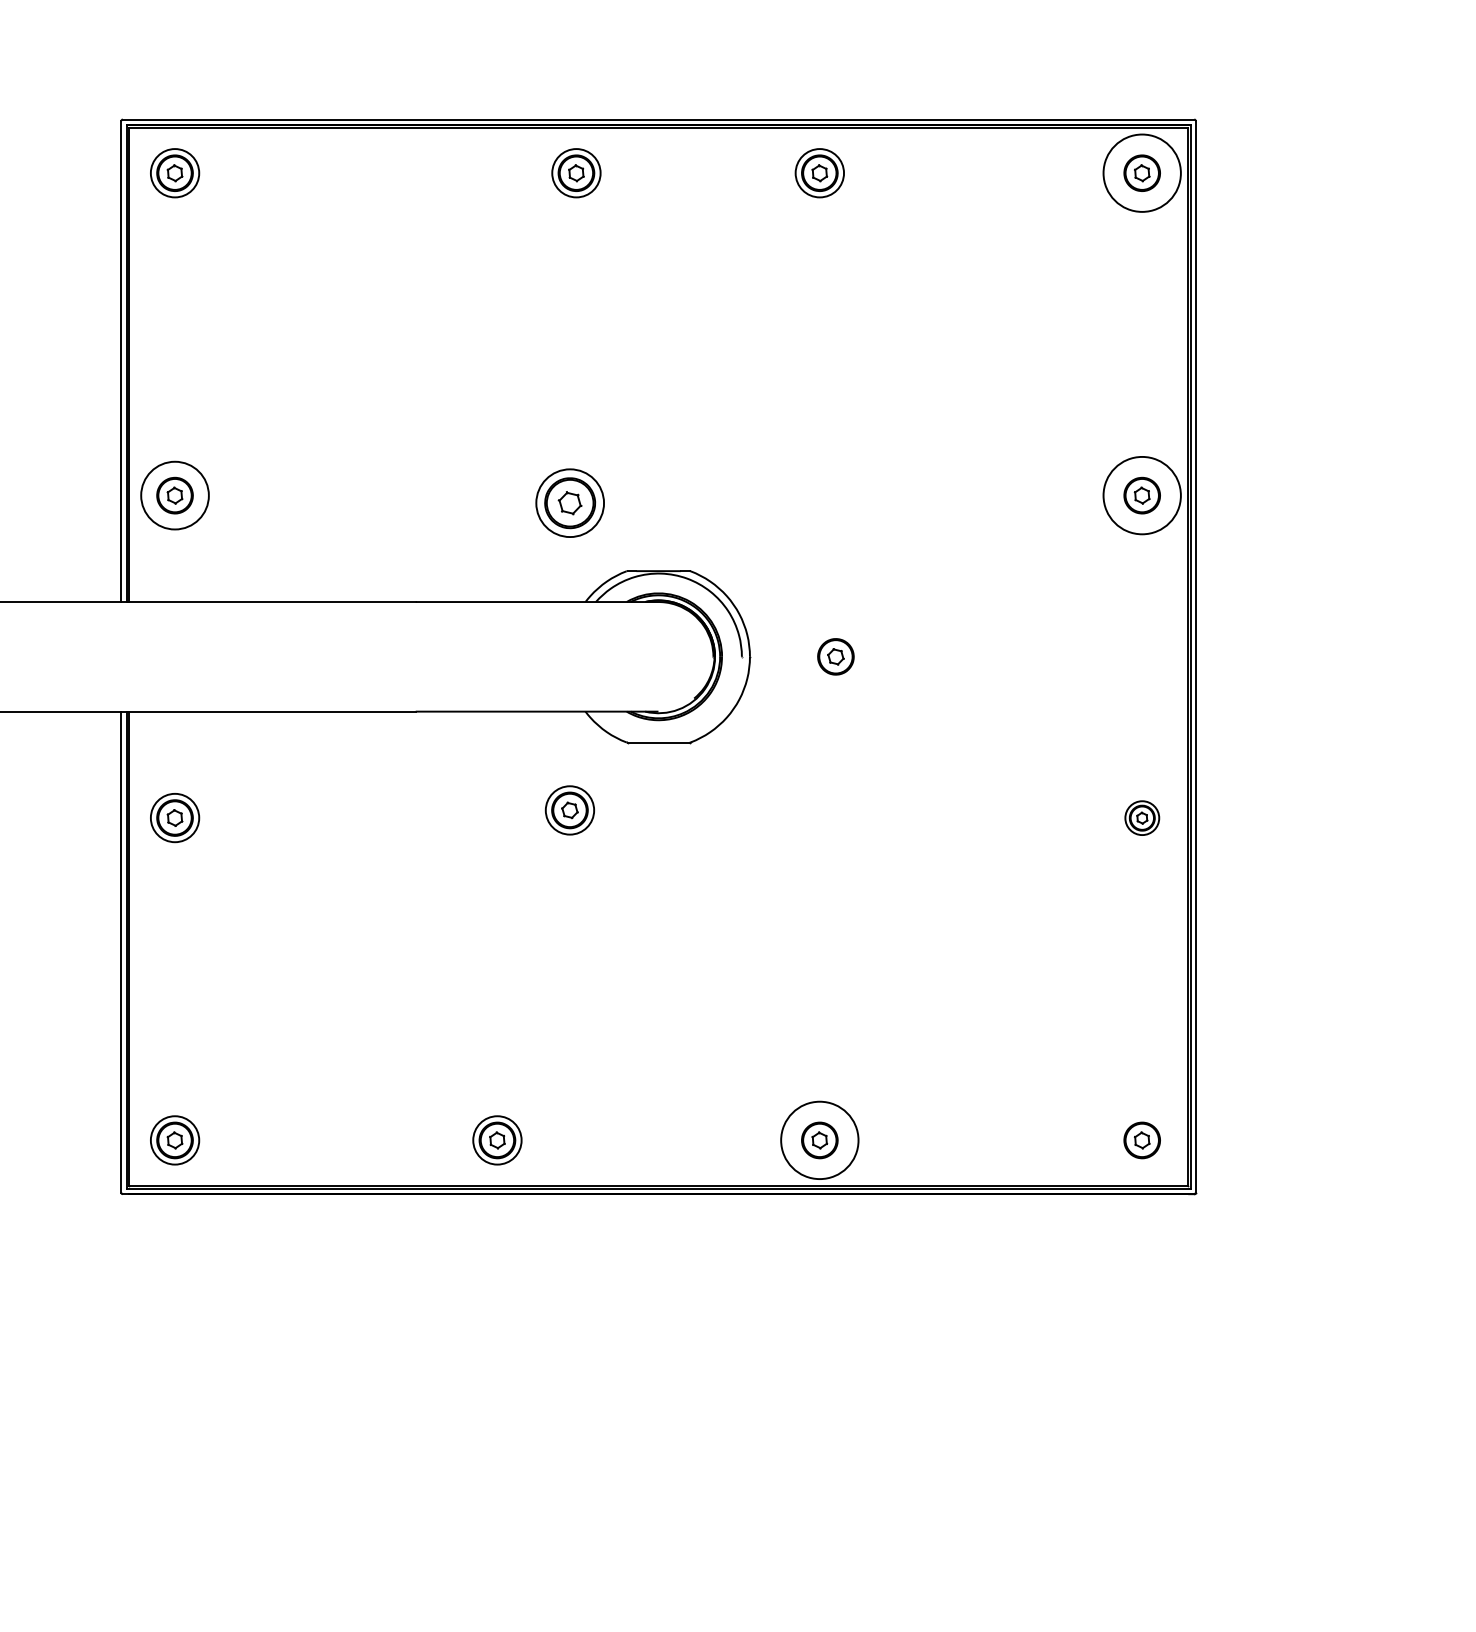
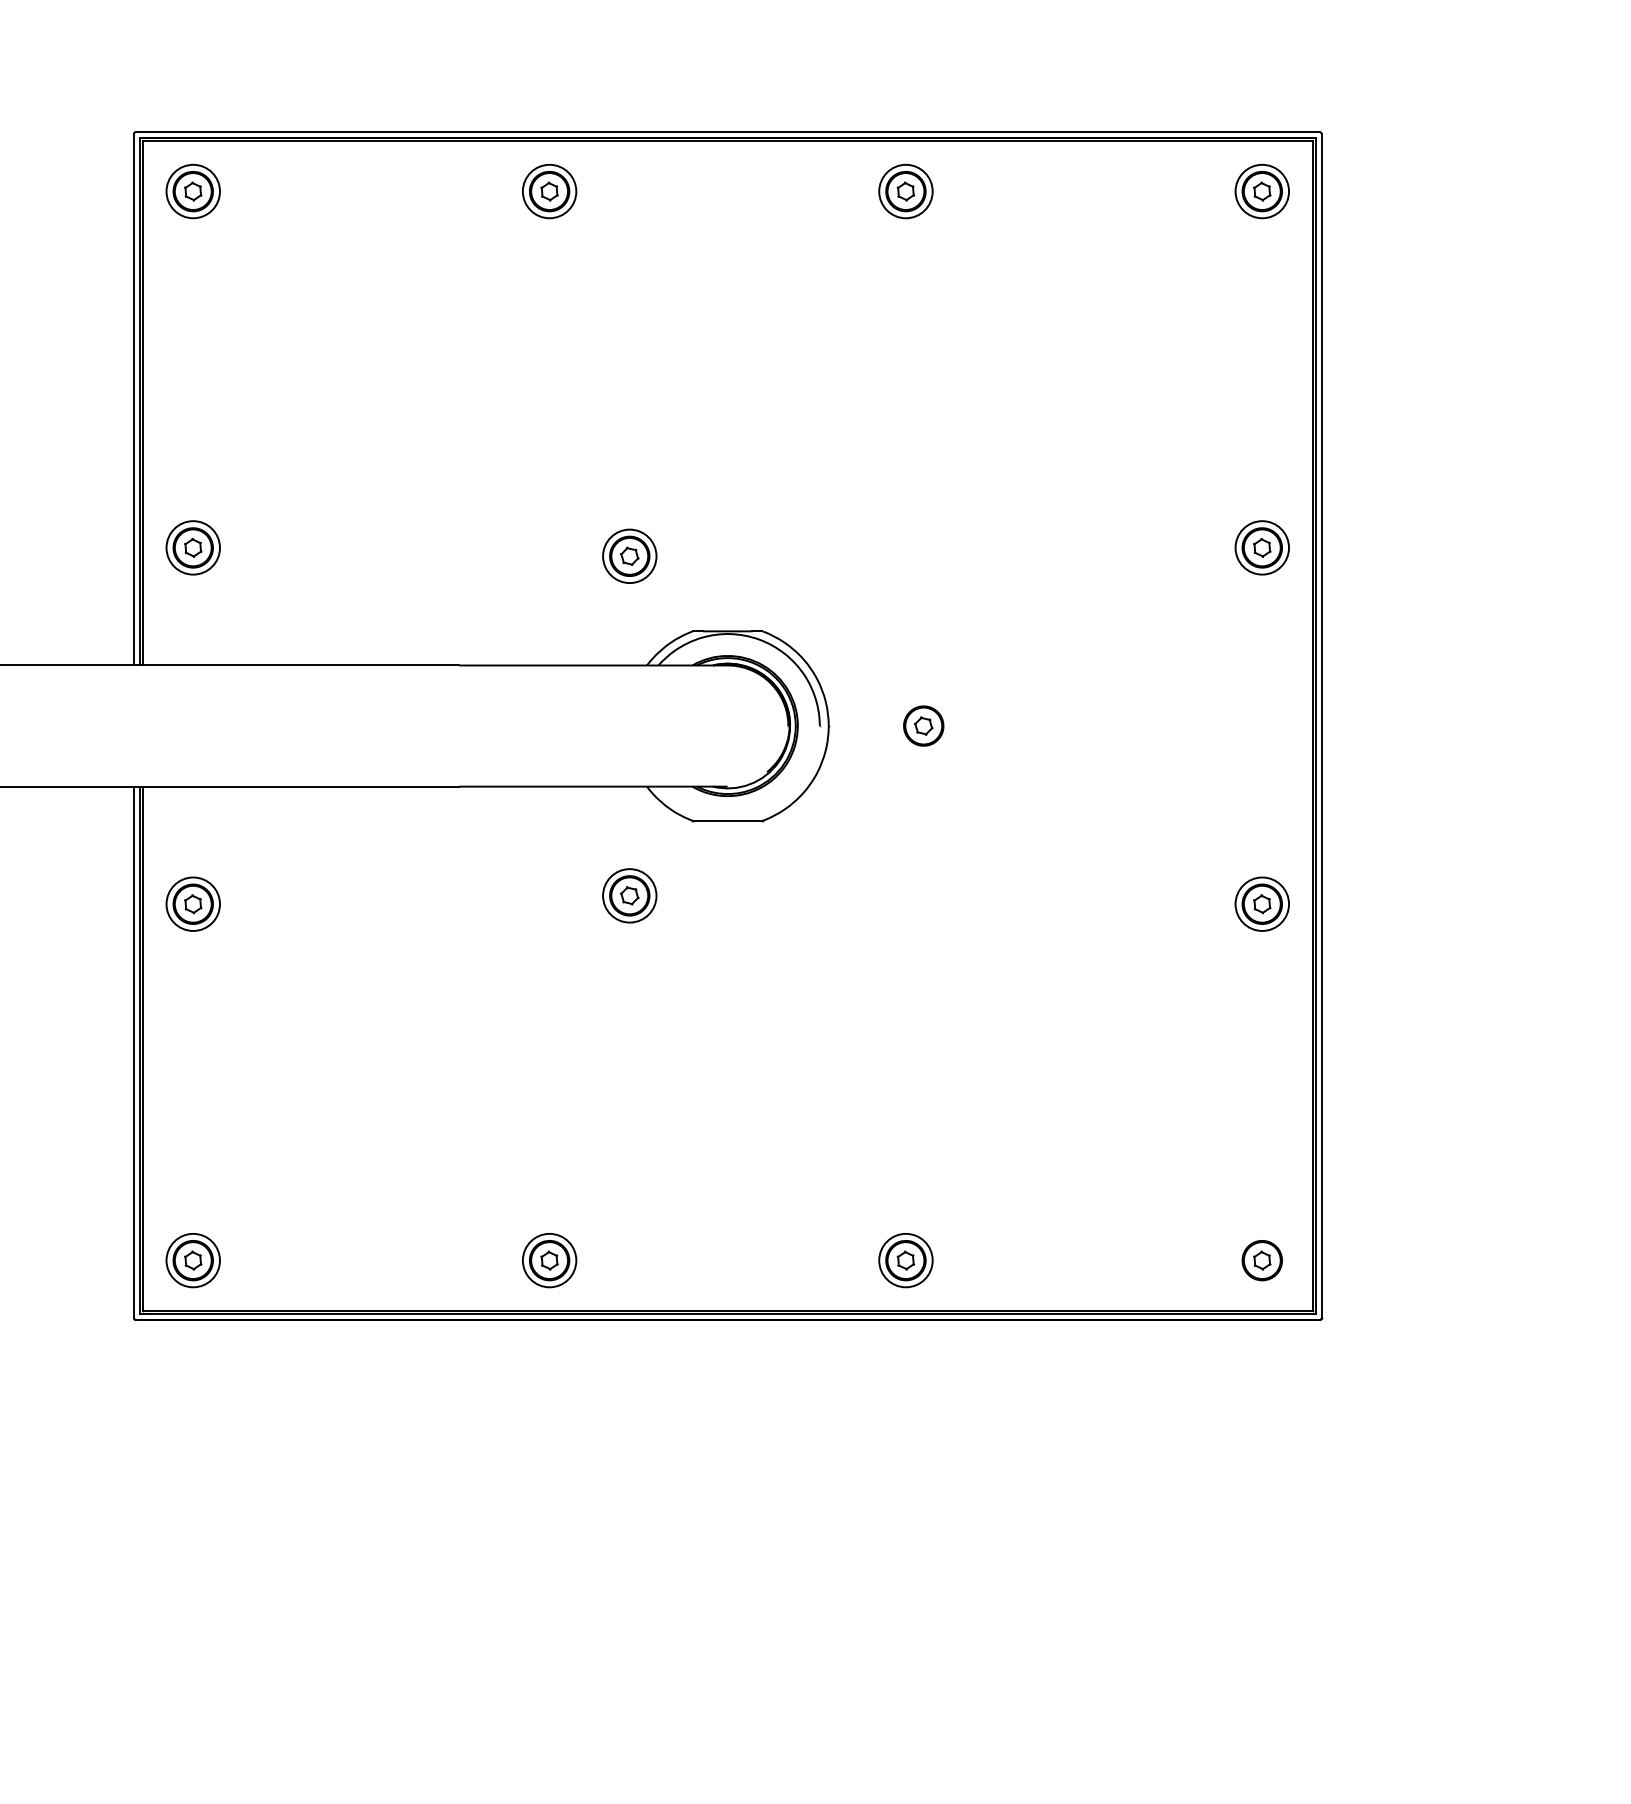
part: (576, 173) -> (549, 191), moved
circle: (1142, 173) -> (1262, 191), size x0.62
circle: (174, 495) -> (192, 547), size x0.71
circle: (1142, 495) -> (1262, 547), size x0.62
part: (569, 503) -> (629, 556), size x0.71
part: (1142, 818) -> (1262, 904), size x1.43
circle: (819, 1140) -> (905, 1260), size x0.62

